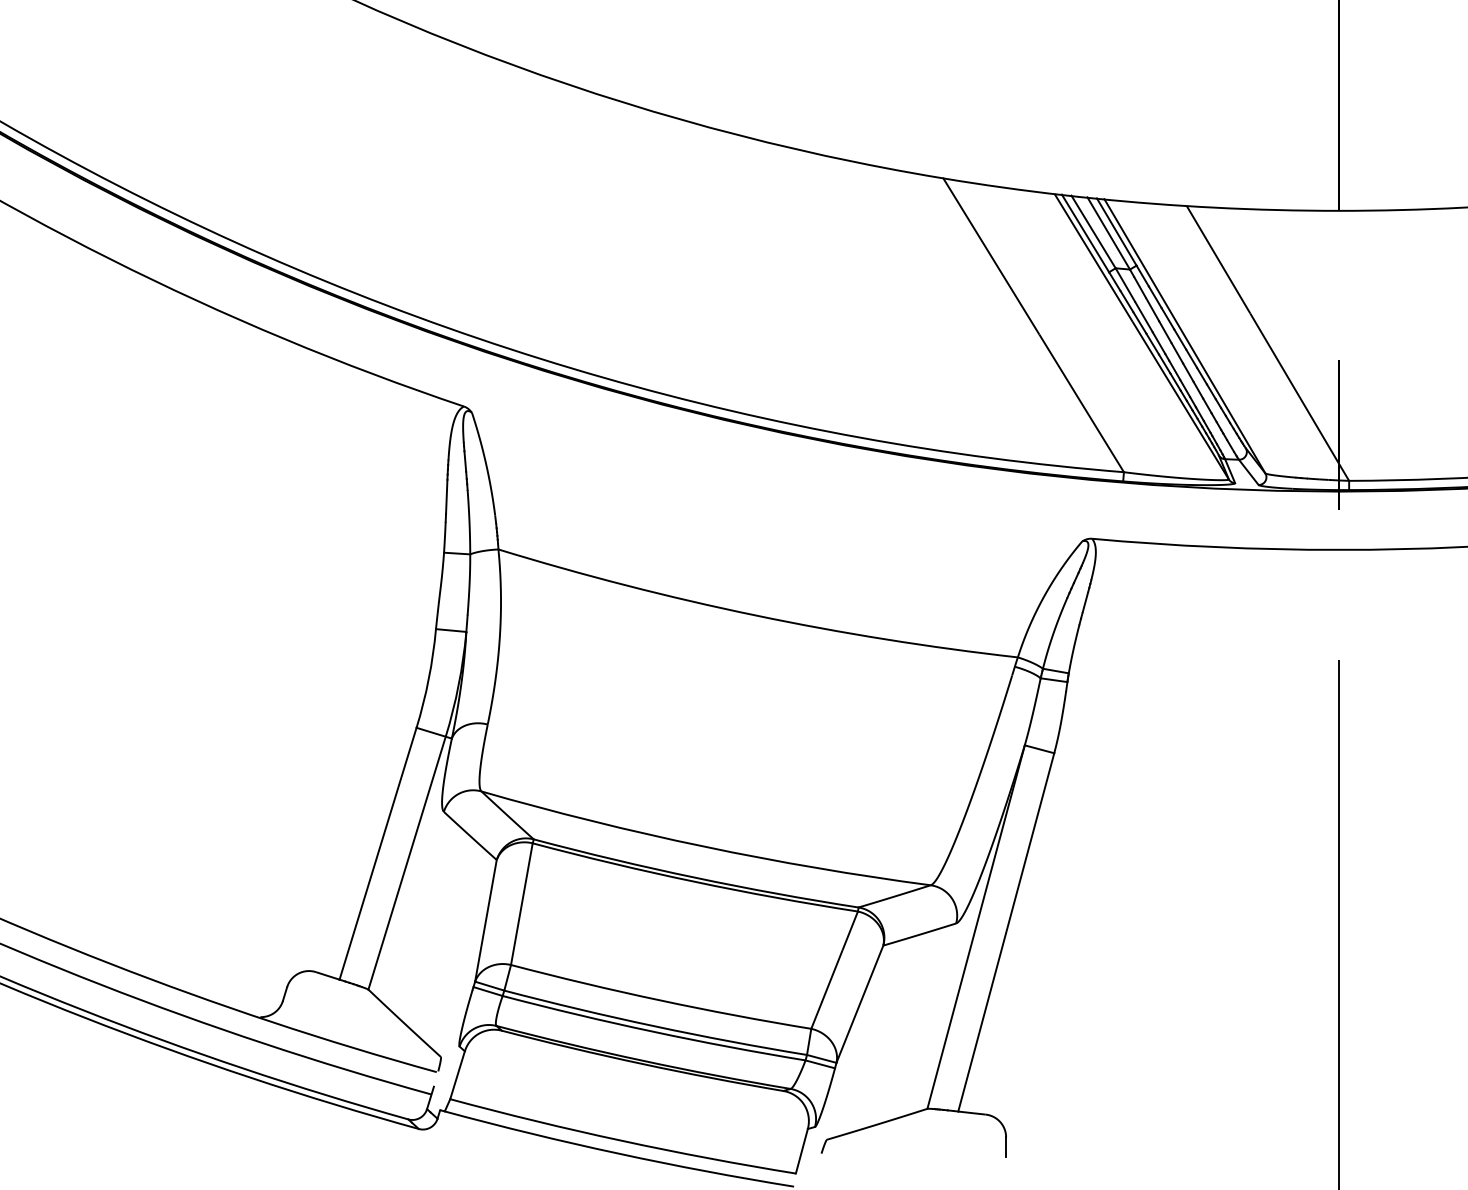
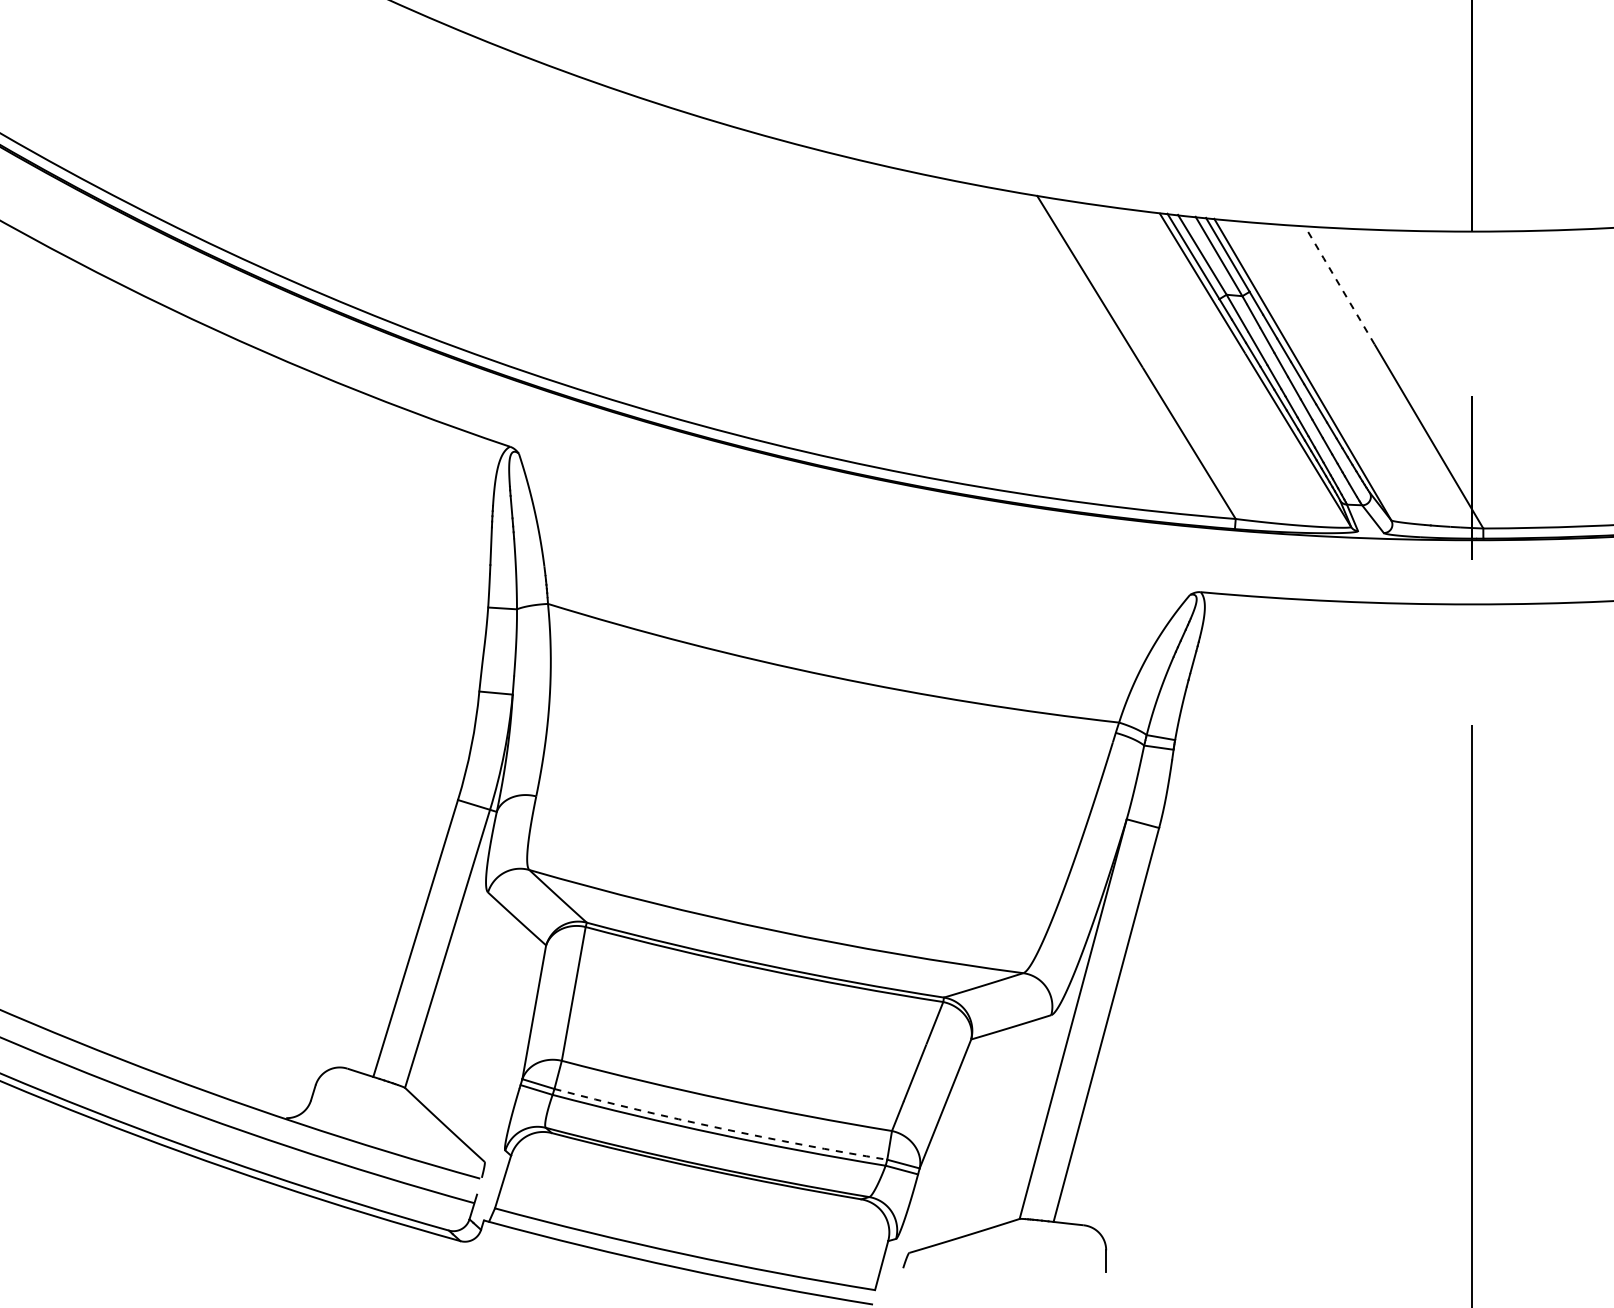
line: (1218, 258) -> (1339, 284), solid -> dashed
arc: (655, 1026) -> (720, 1128), solid -> dashed

